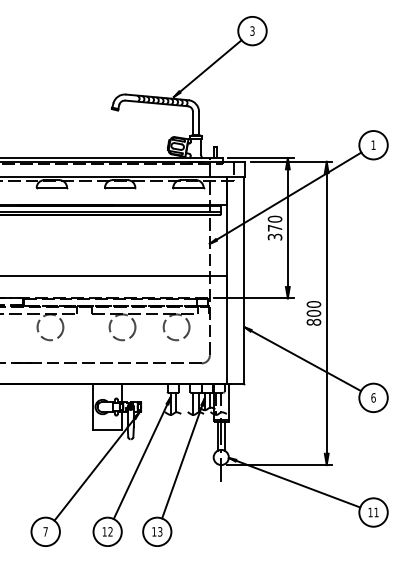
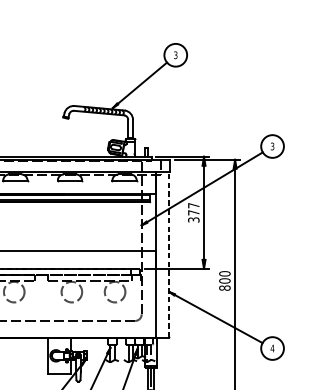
text: (373, 145) -> (272, 146), 1 -> 3
text: (274, 218) -> (193, 205), 370 -> 377
line: (244, 280) -> (169, 254), solid -> dashed
text: (373, 397) -> (272, 348), 6 -> 4

